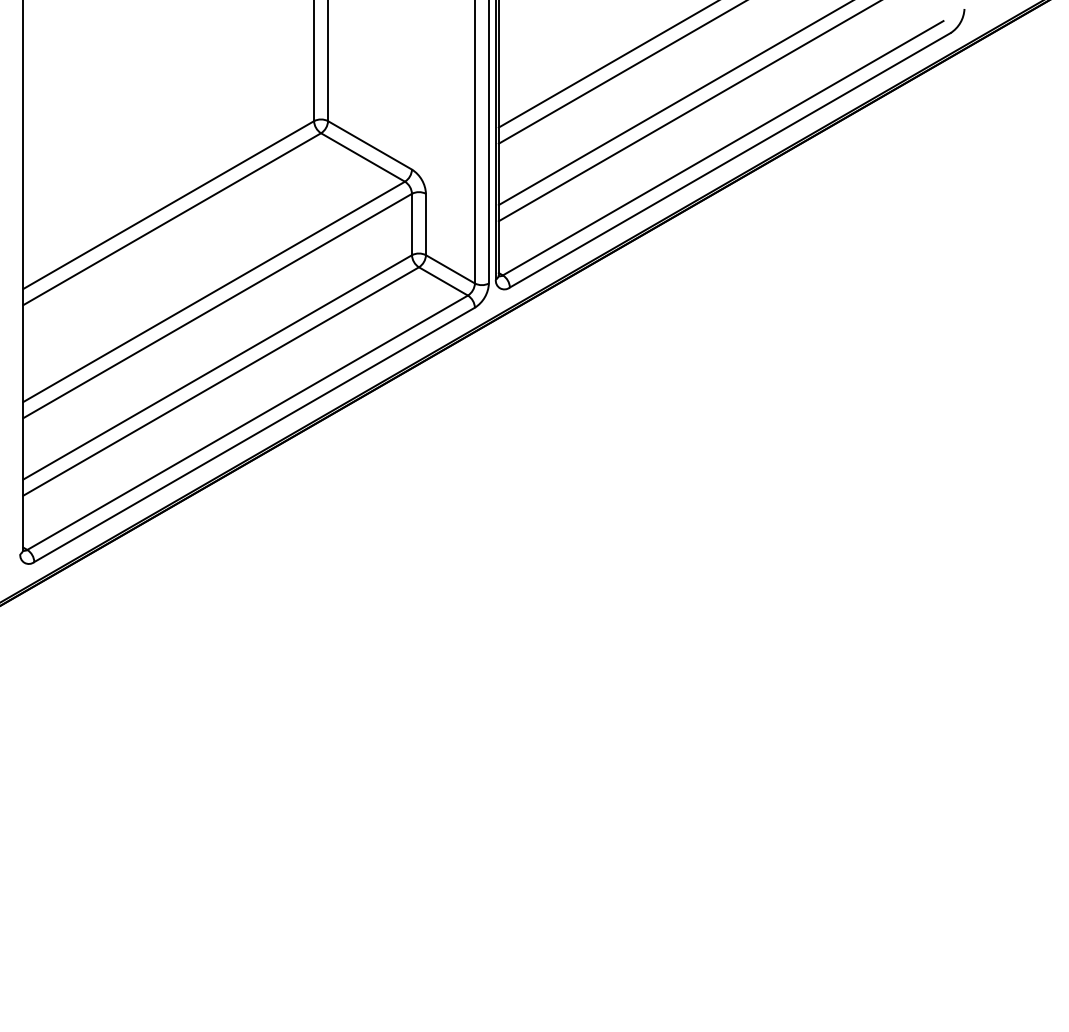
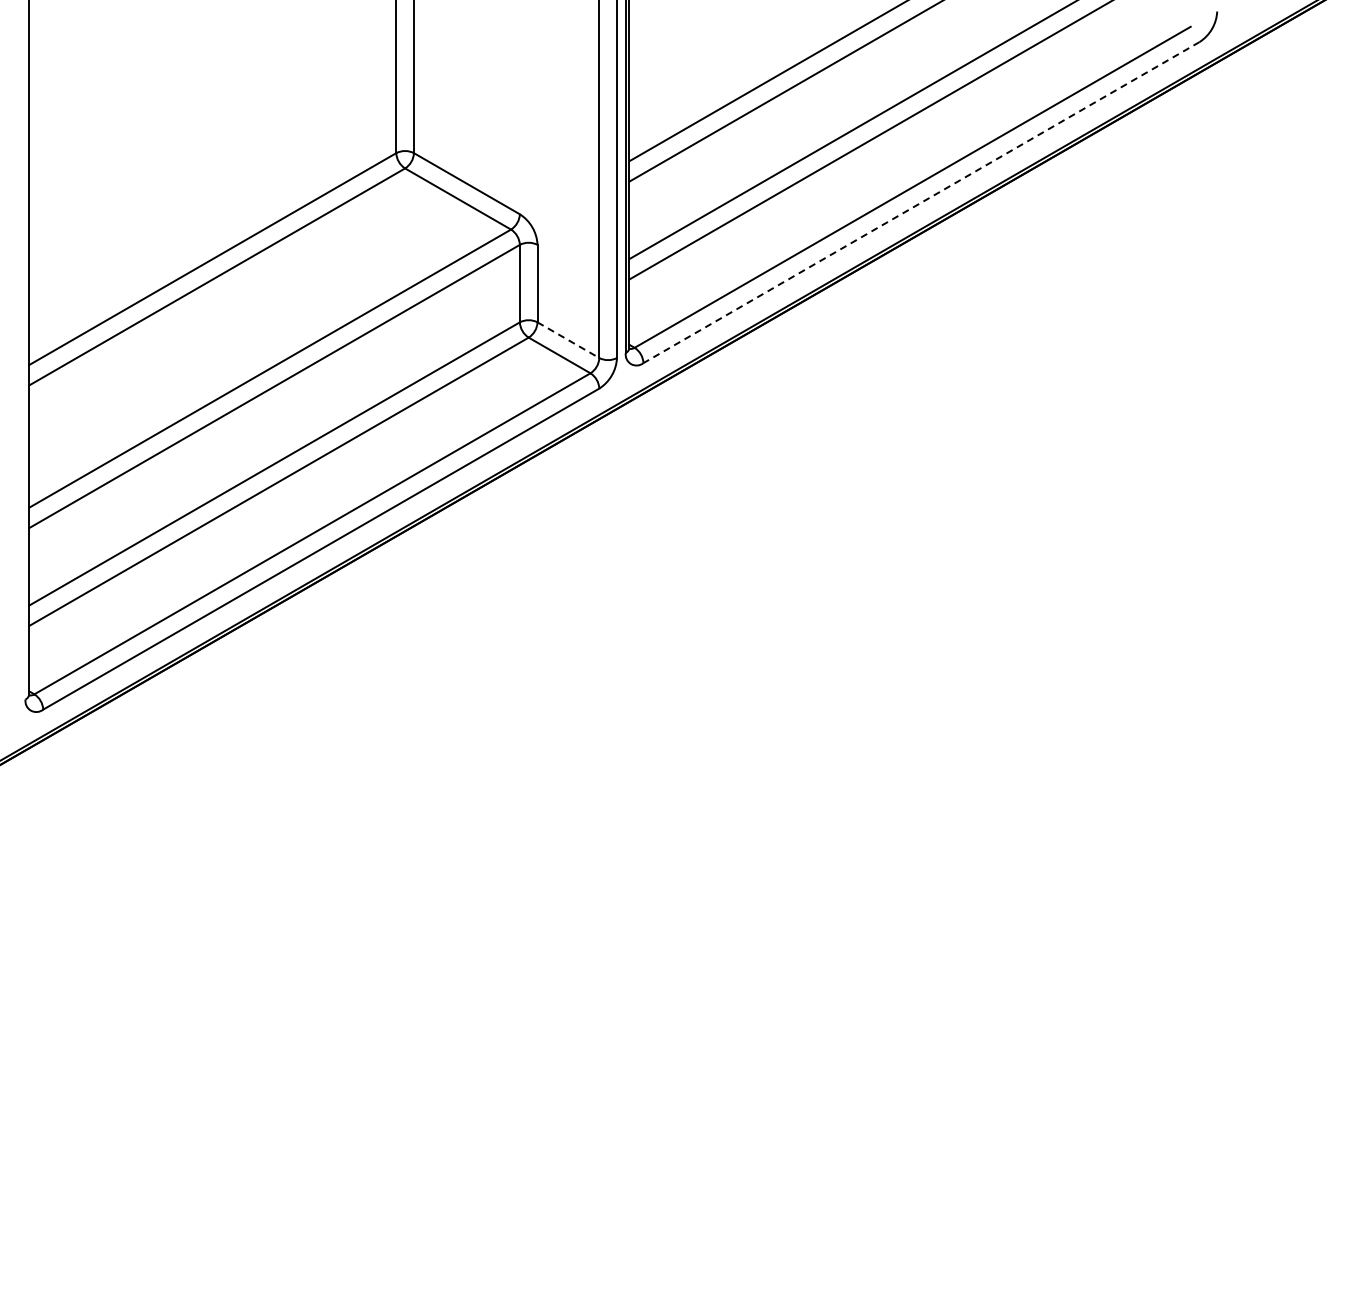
line: (730, 160) -> (921, 202), solid -> dashed
line: (450, 269) -> (568, 340), solid -> dashed

